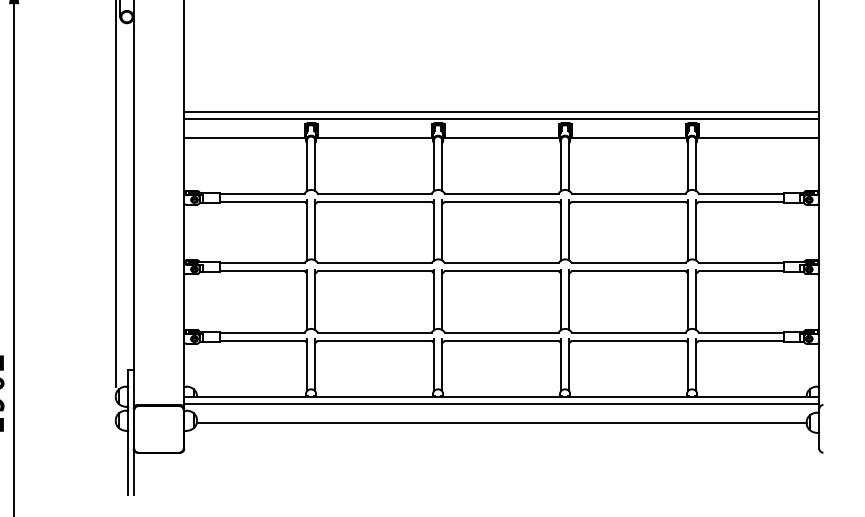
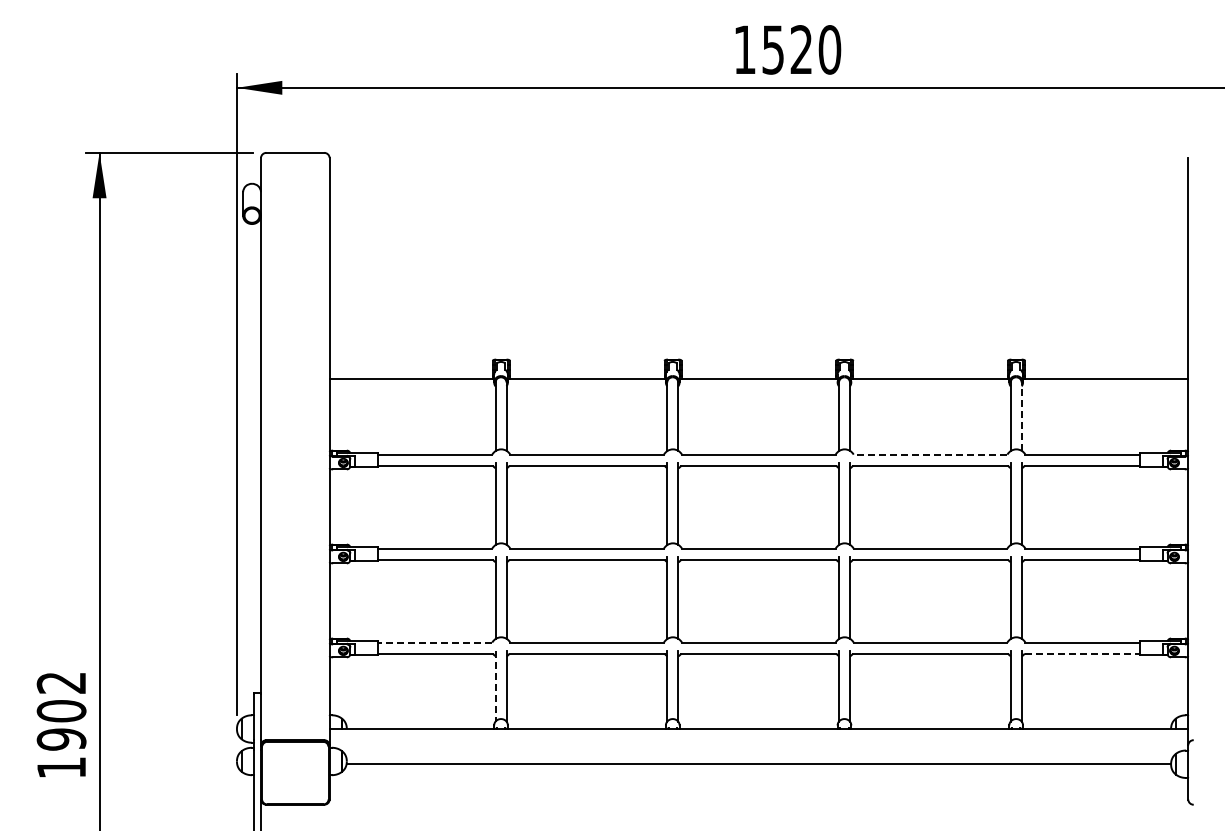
line: (501, 111) -> (758, 343), removed
line: (501, 118) -> (758, 353), removed
line: (696, 165) -> (1021, 416), solid -> dashed
line: (628, 193) -> (930, 454), solid -> dashed
line: (261, 332) -> (434, 642), solid -> dashed
line: (741, 340) -> (1082, 653), solid -> dashed
line: (307, 365) -> (495, 686), solid -> dashed
line: (501, 403) -> (758, 738), removed

